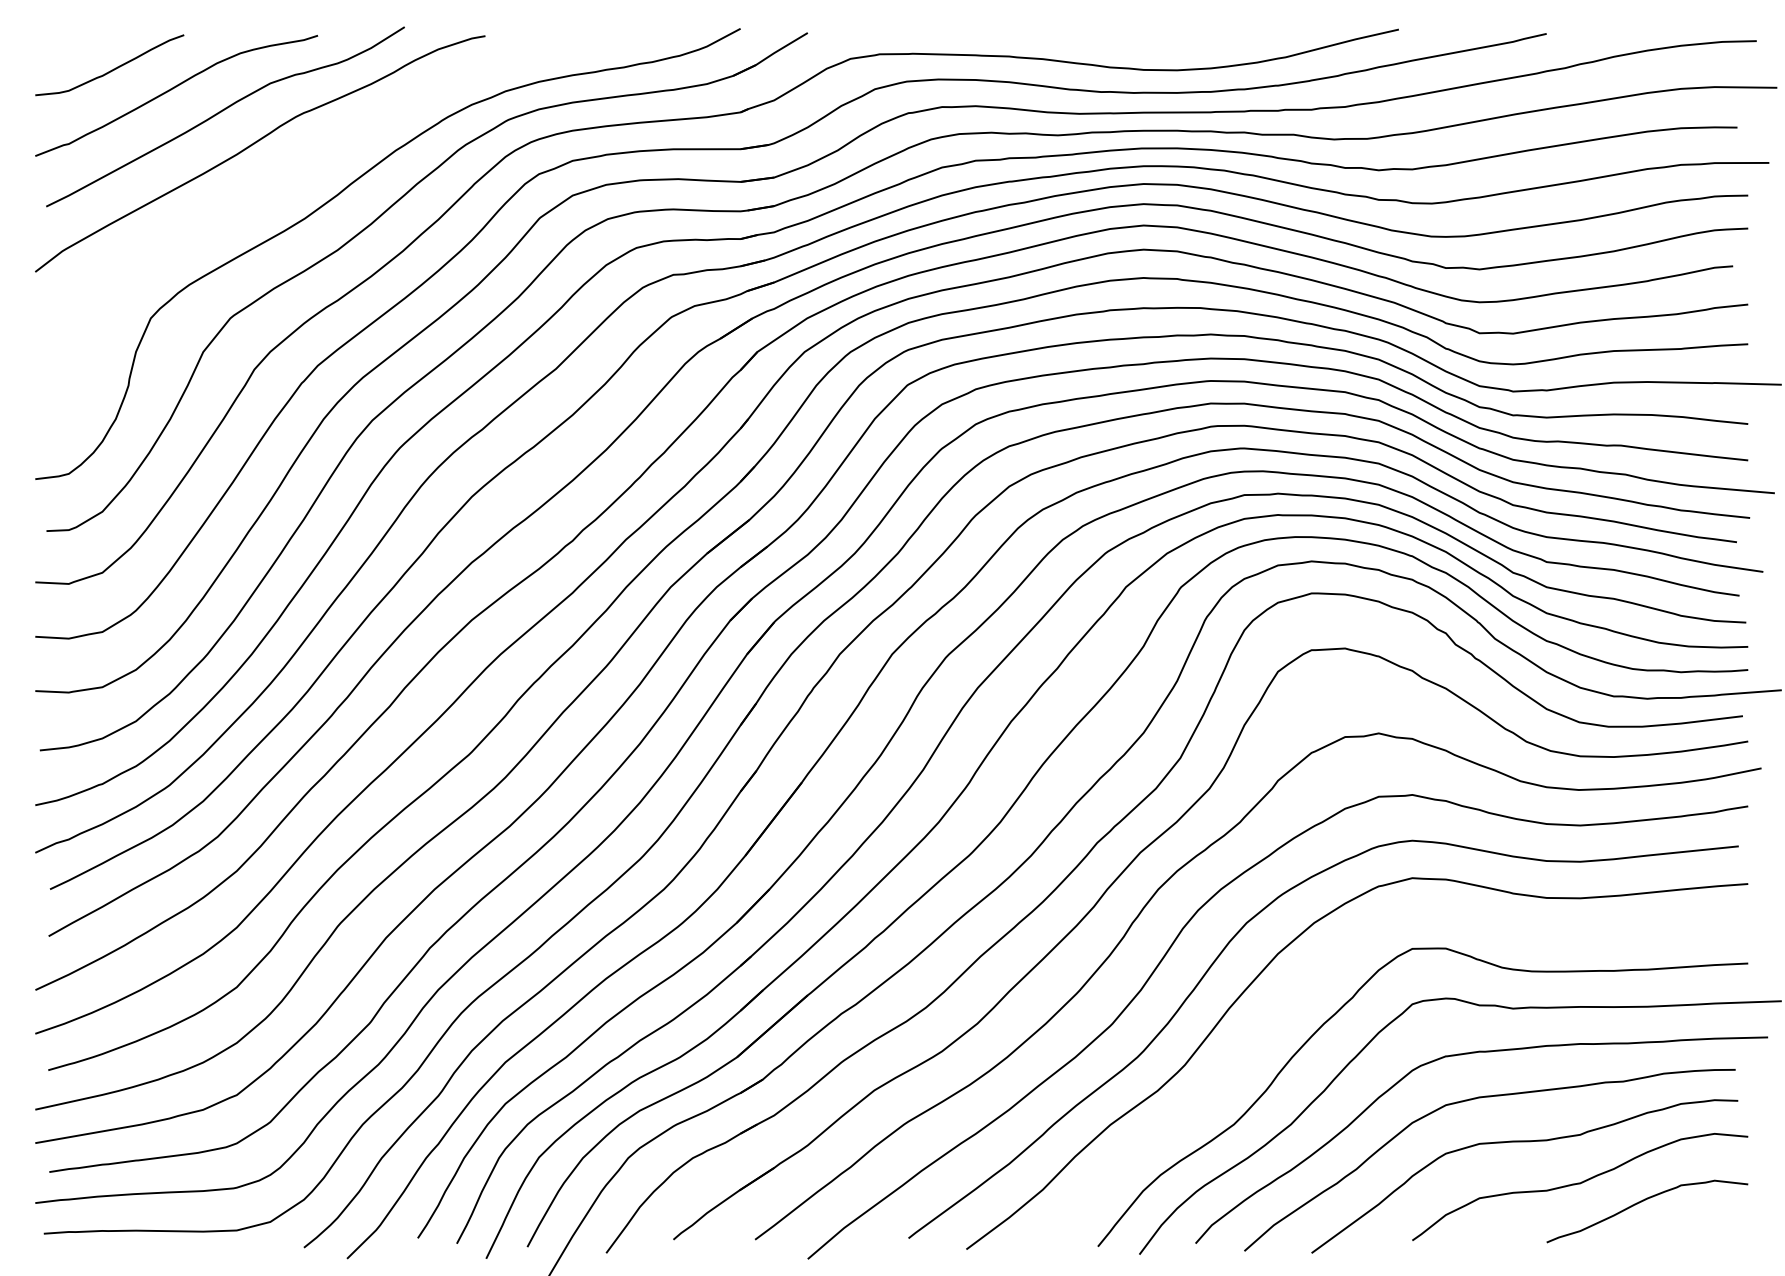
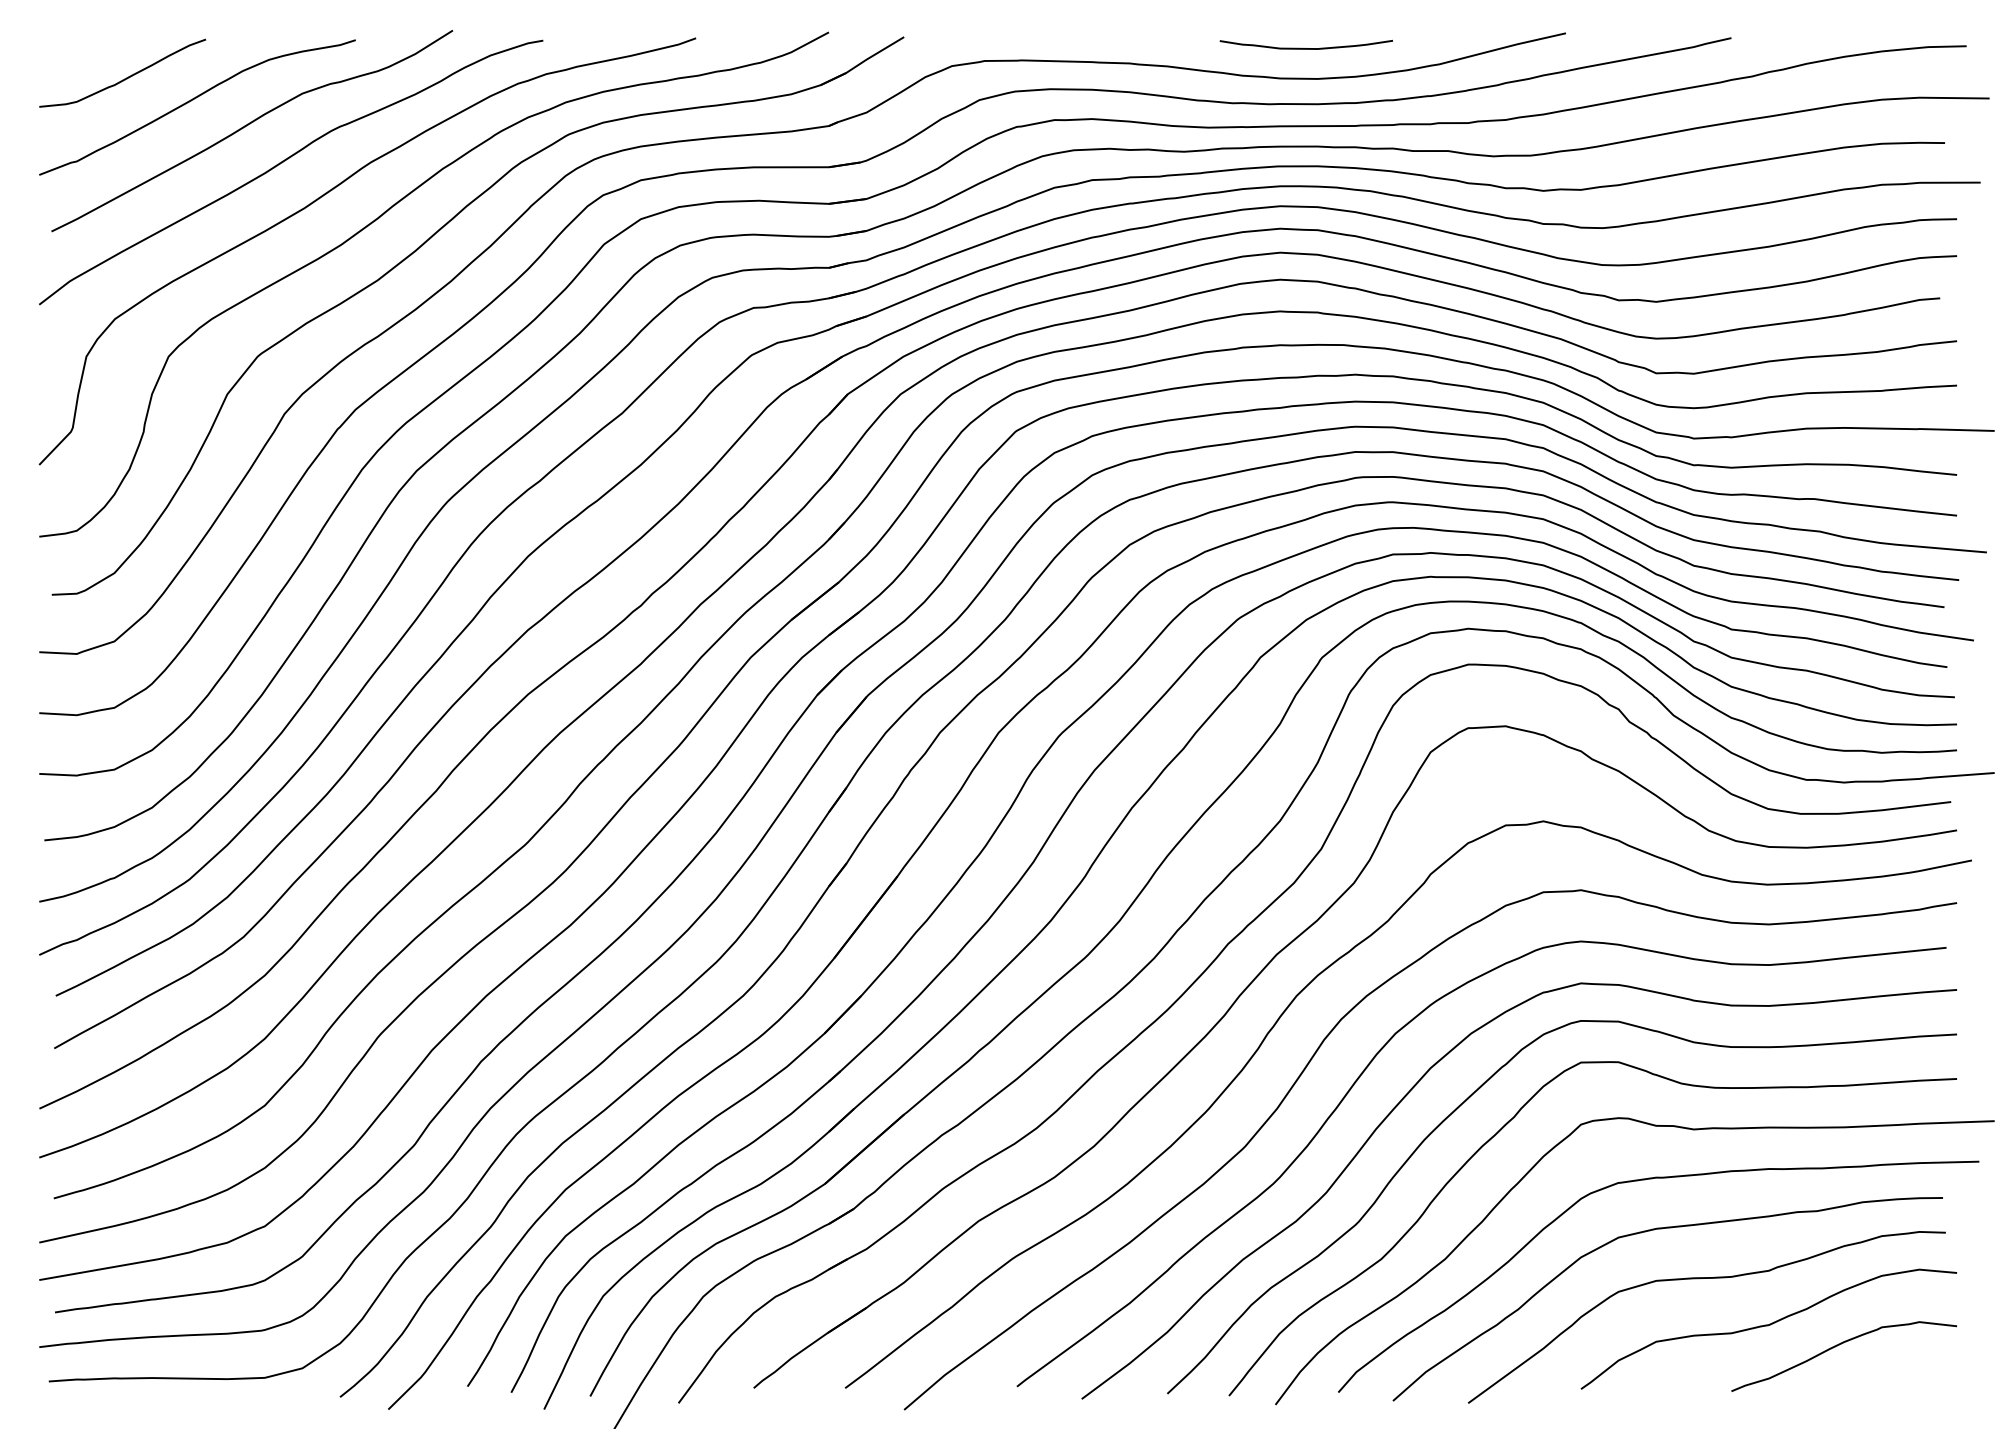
curve: (1166, 42) -> (1305, 47), added
curve: (292, 173) -> (327, 194), added
curve: (1310, 983) -> (1466, 1101), added

